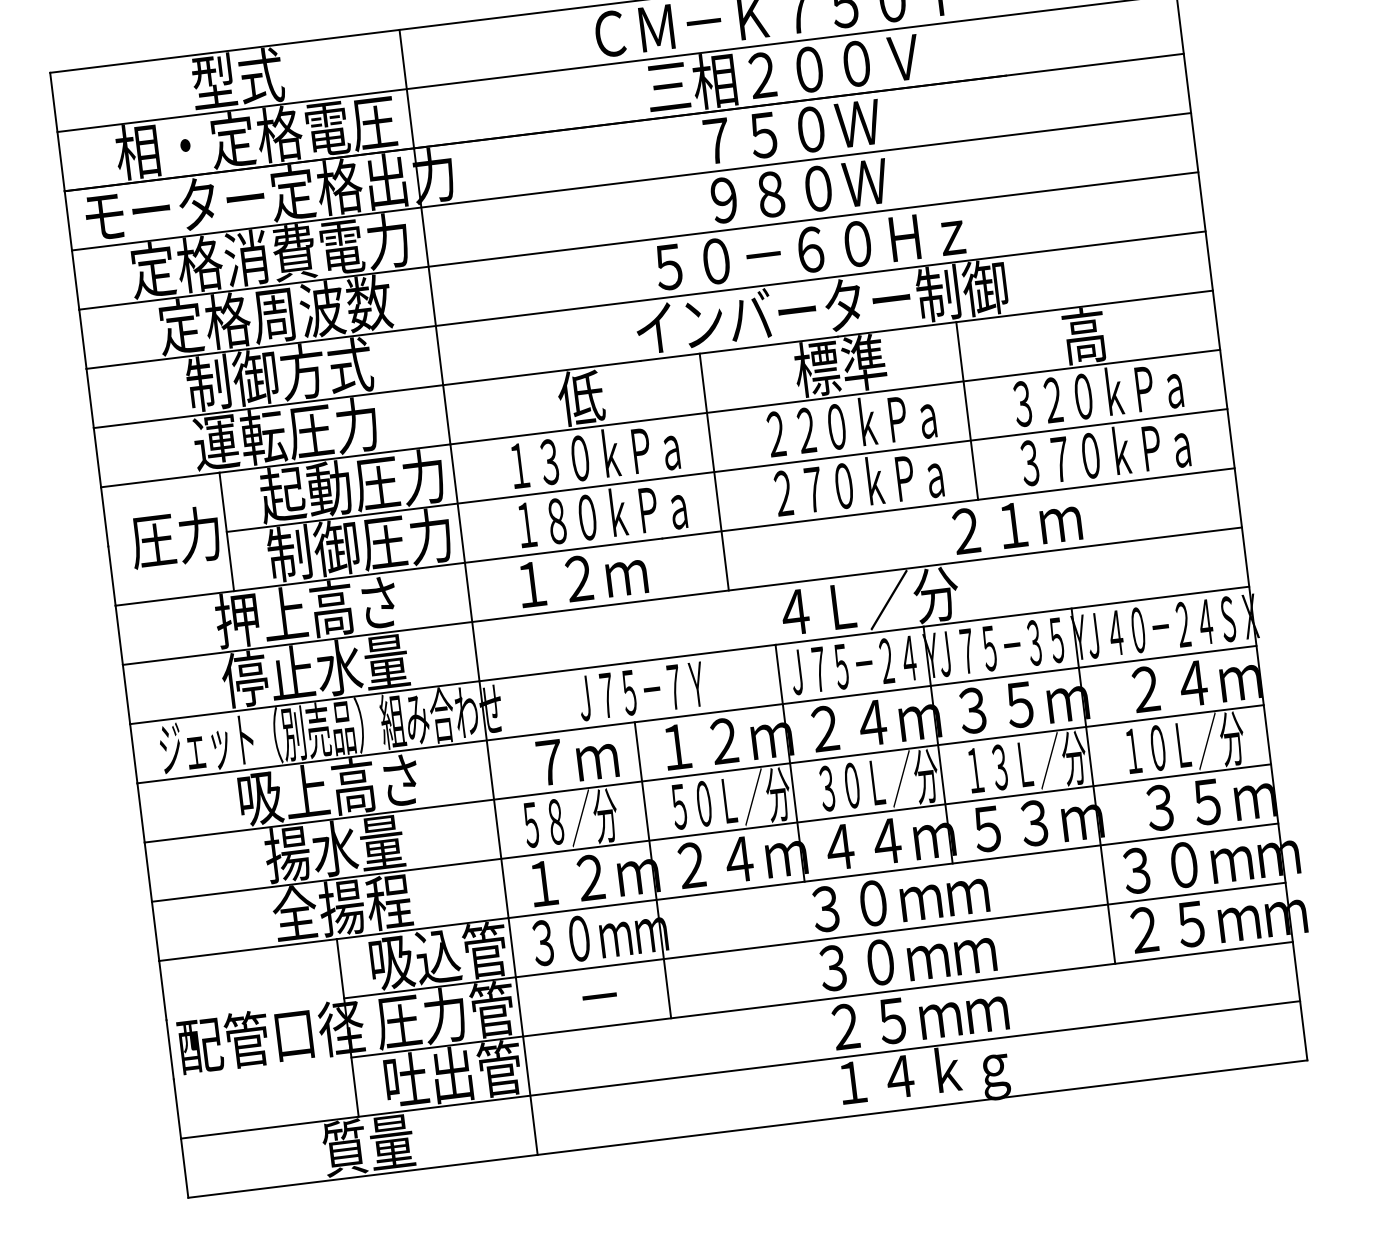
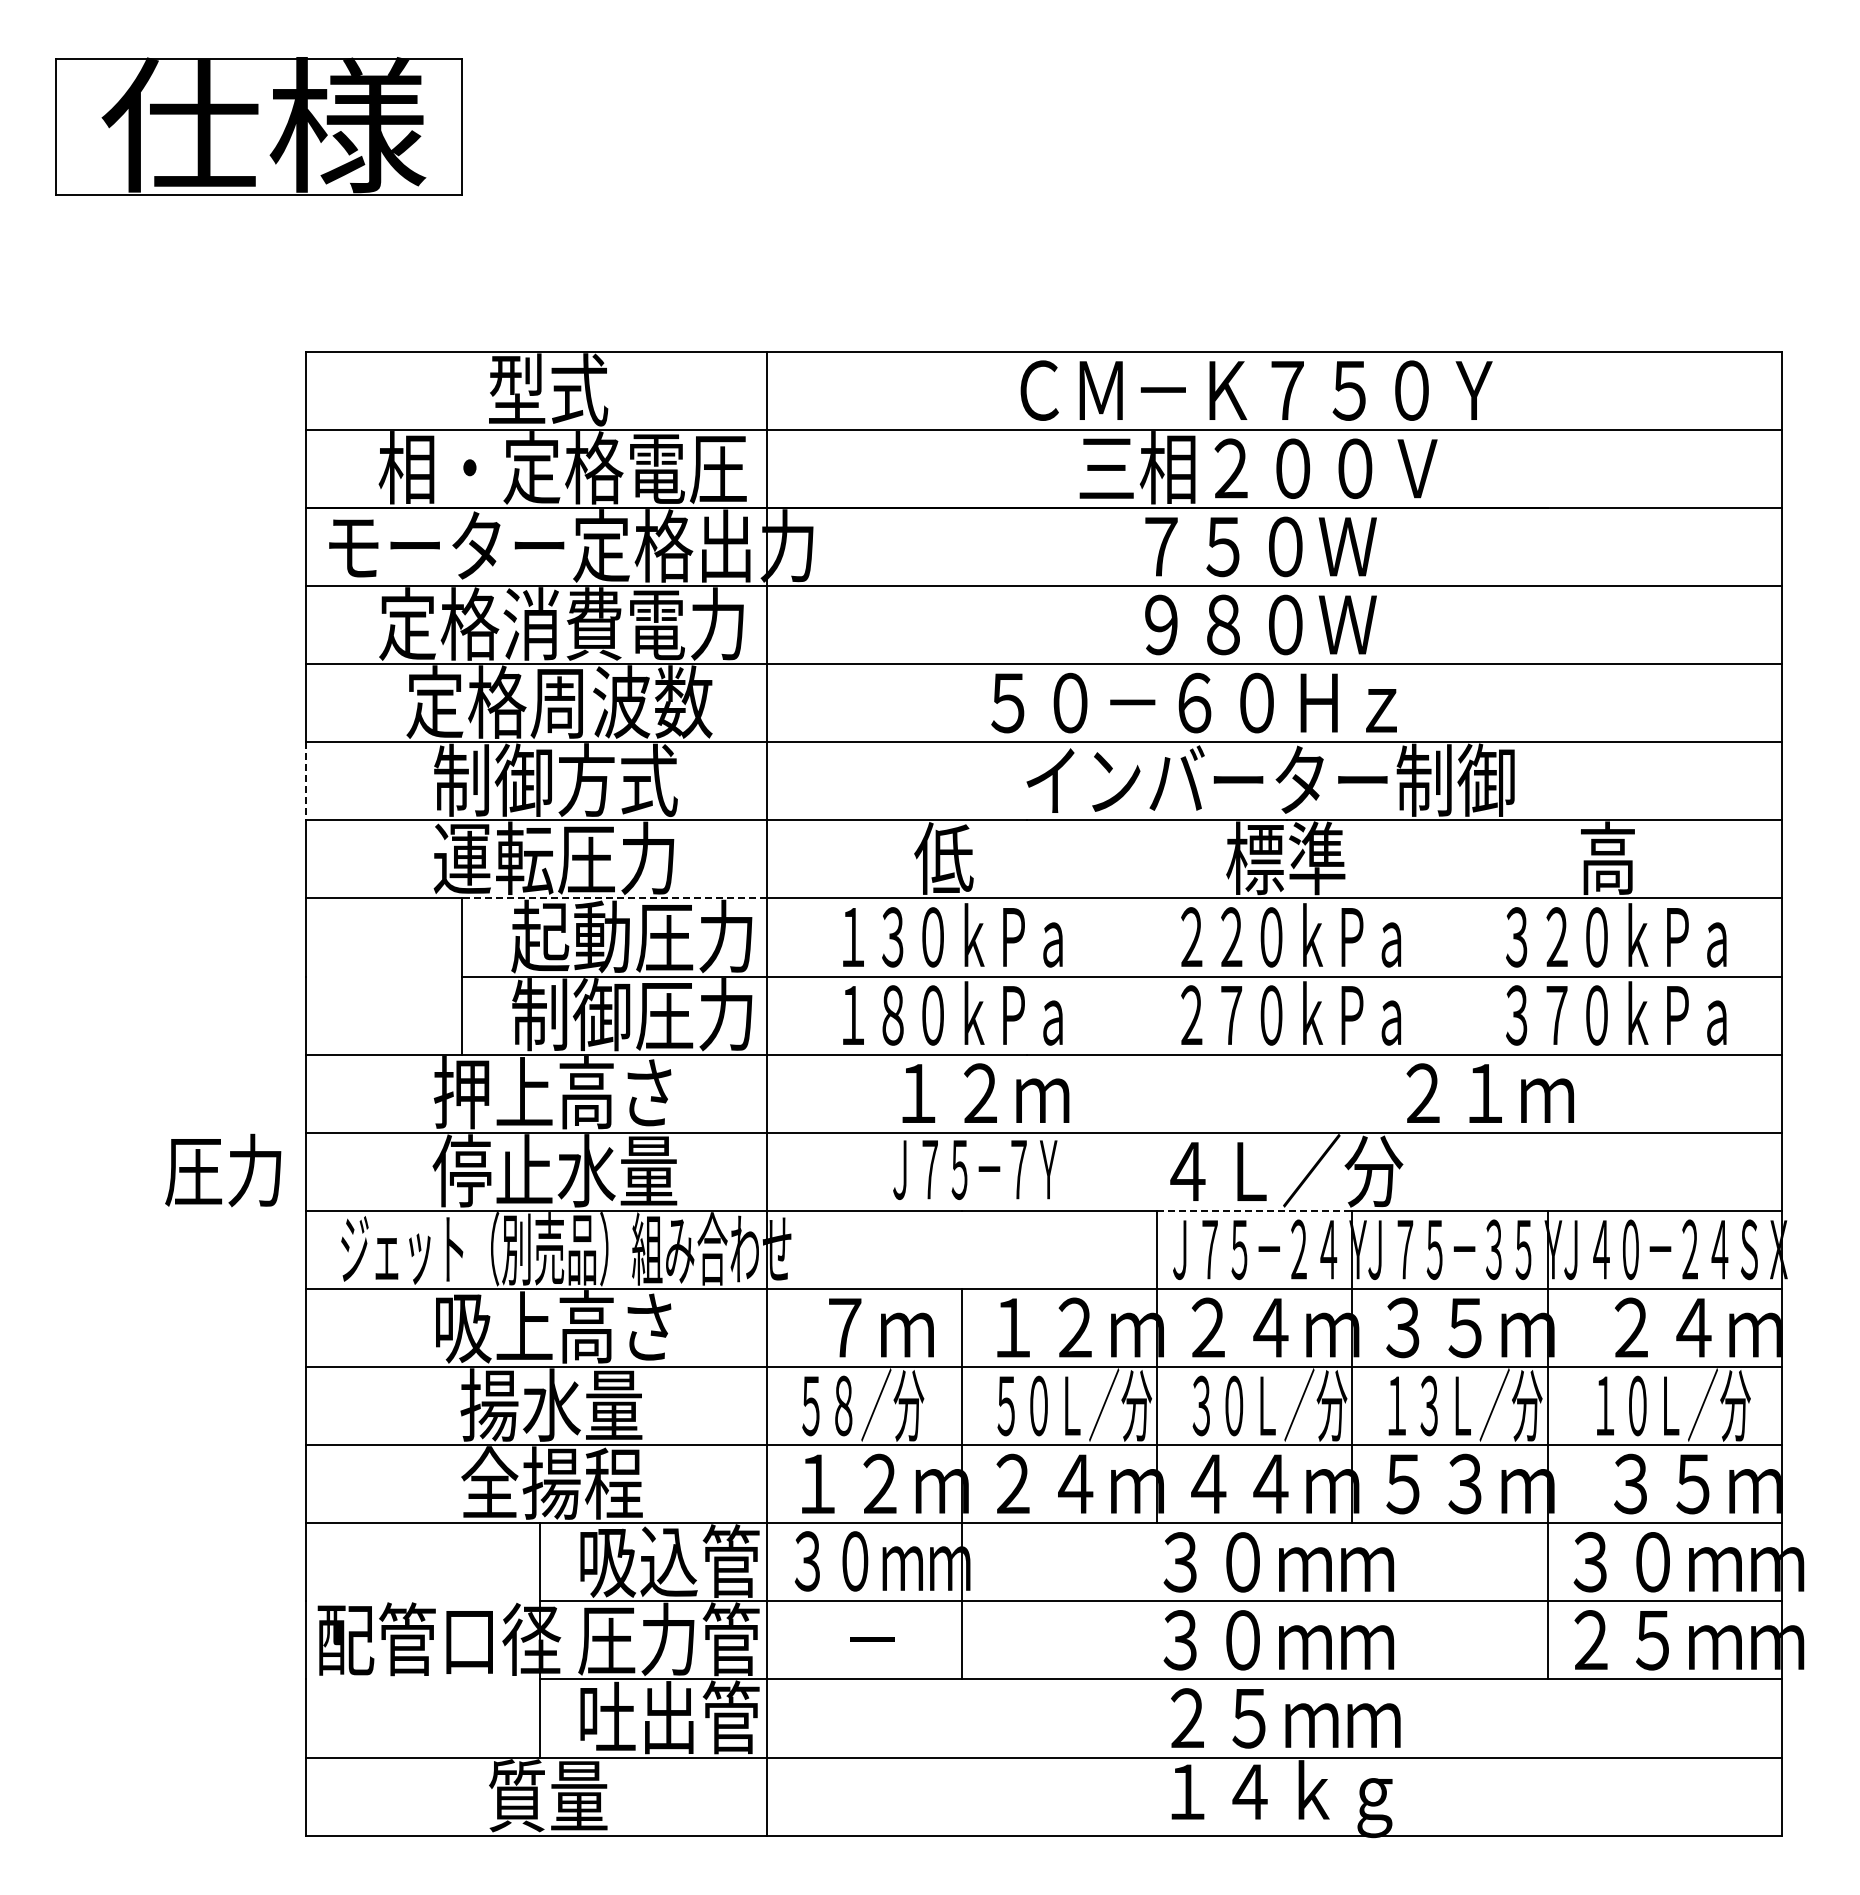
text: (809, 249) -> (1193, 702), moved
line: (90, 398) -> (305, 781), solid -> dashed
line: (967, 410) -> (1443, 937), removed
line: (334, 458) -> (613, 898), solid -> dashed
line: (714, 472) -> (1105, 976), removed
text: (175, 537) -> (223, 1170), moved
text: (582, 577) -> (985, 1092), moved
line: (849, 635) -> (1254, 1210), solid -> dashed
text: (641, 691) -> (975, 1169), moved

